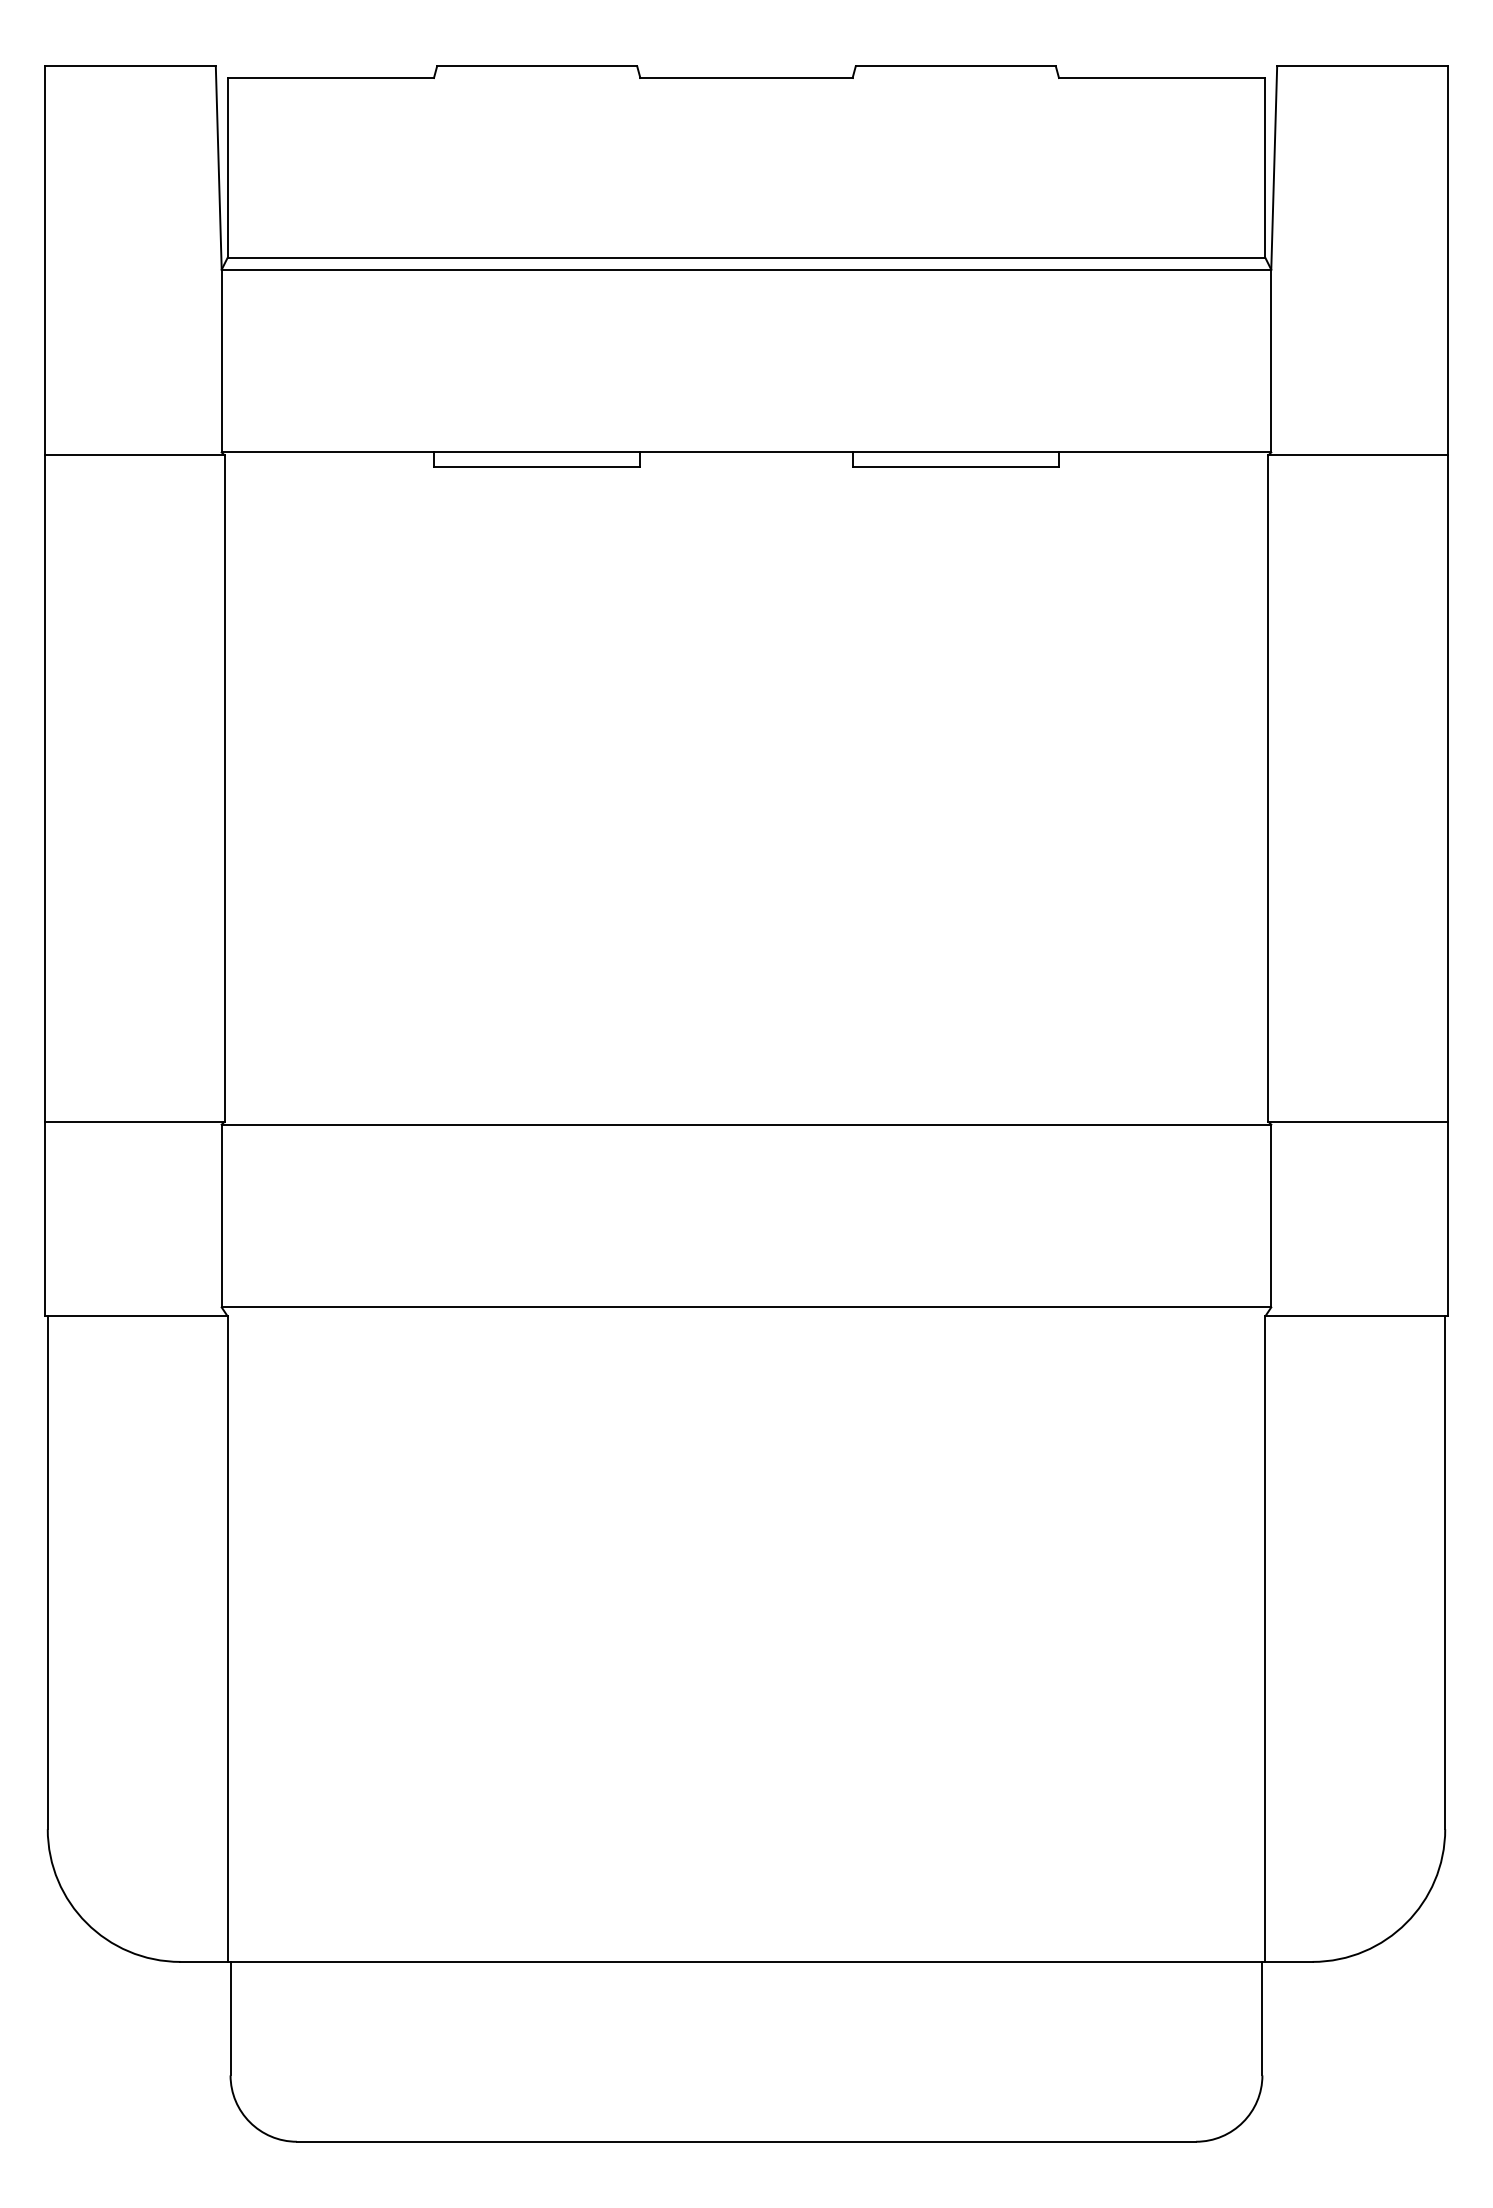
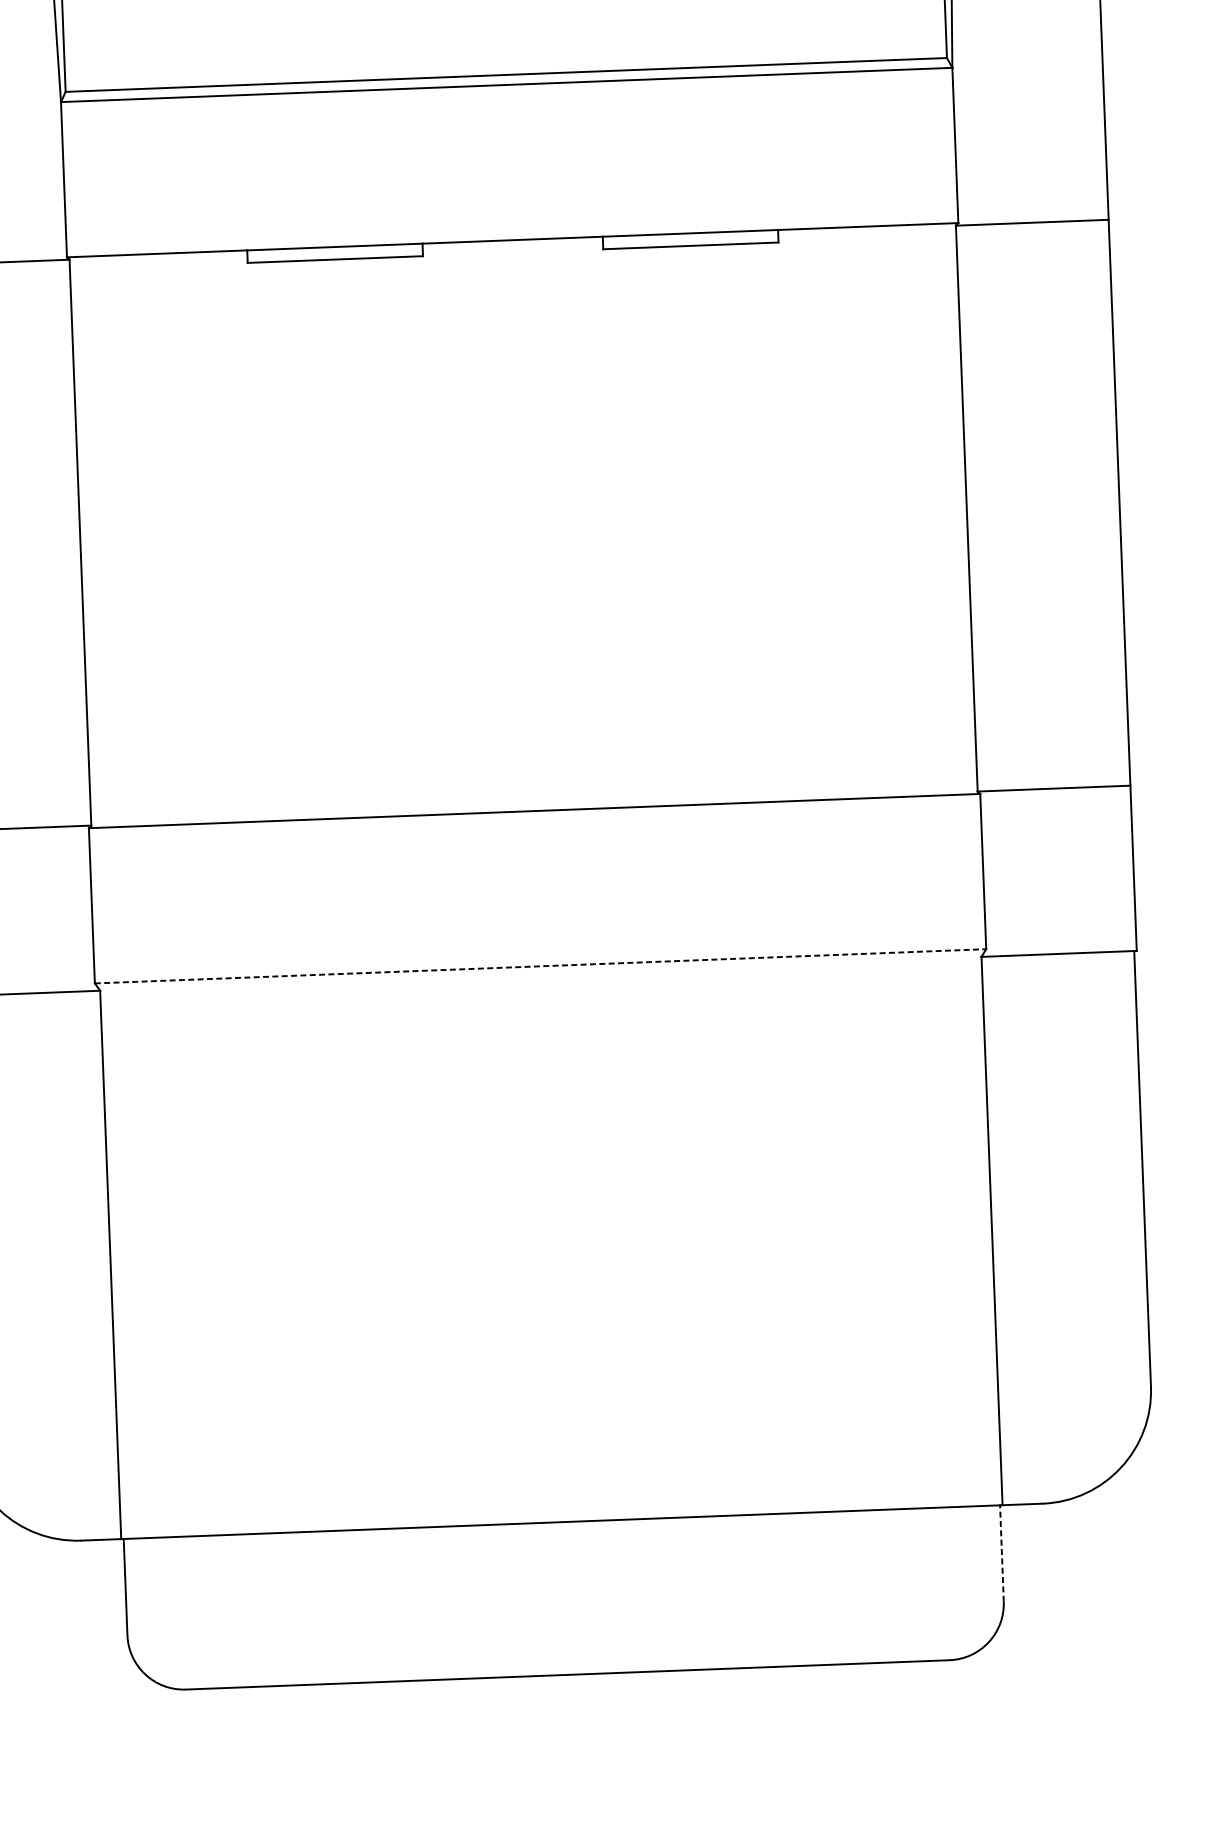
line: (746, 1307) -> (540, 966), solid -> dashed
line: (1262, 2018) -> (1001, 1553), solid -> dashed

